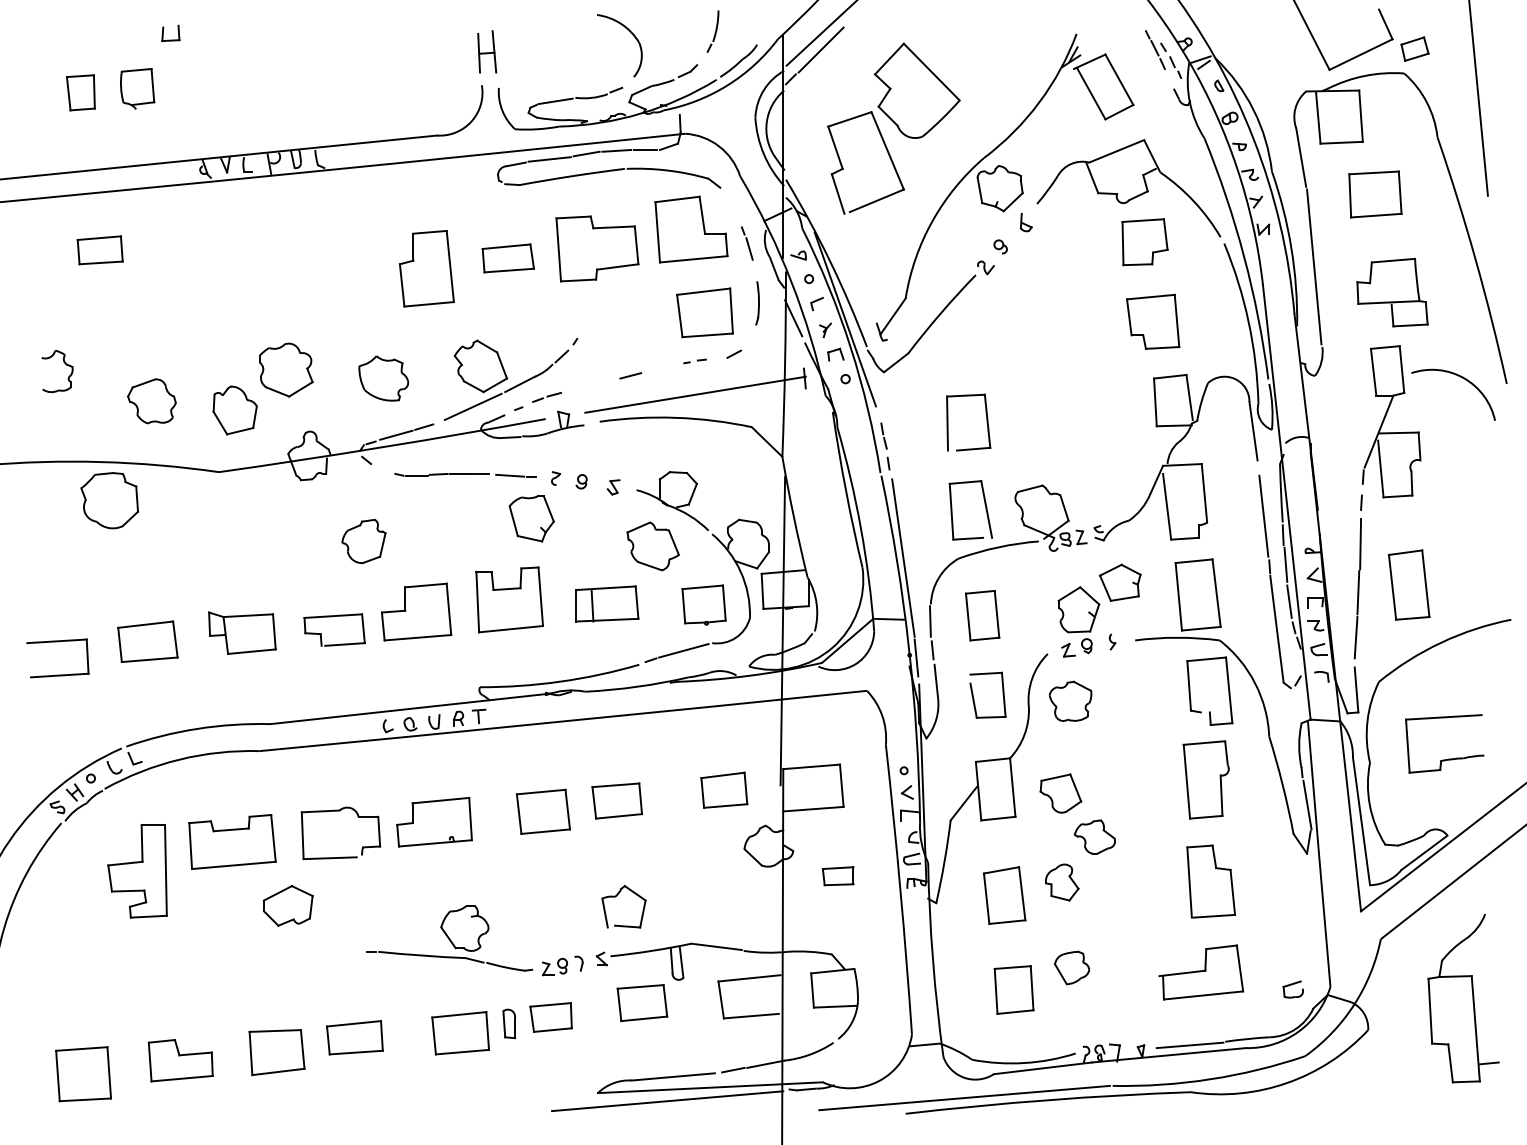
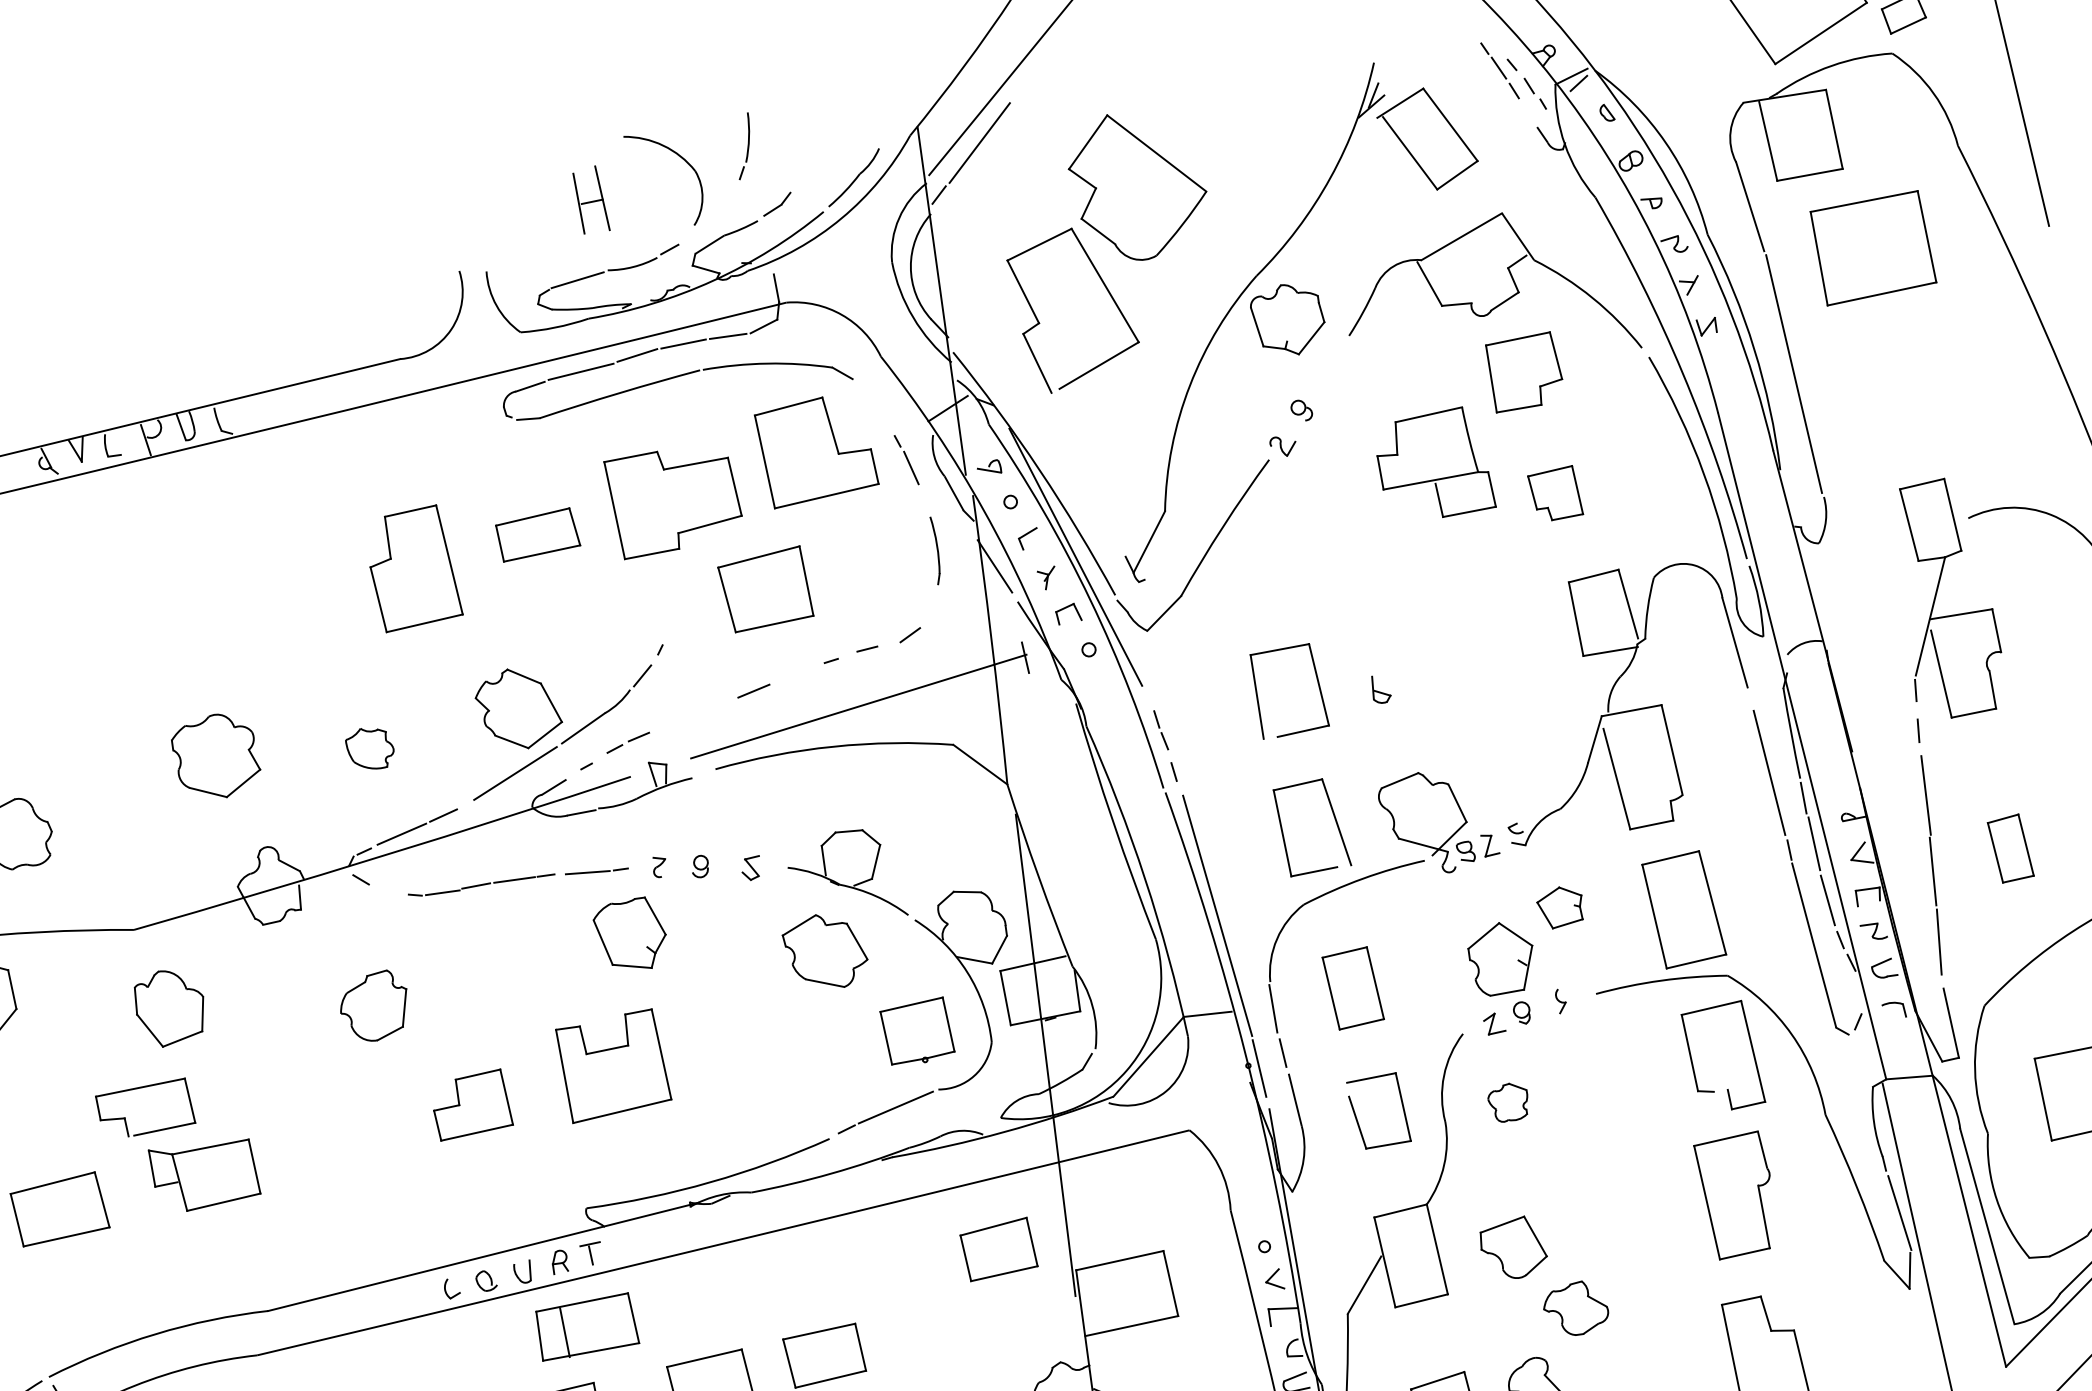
part: (712, 31) -> (742, 146), moved
part: (487, 51) -> (591, 199), moved
part: (1375, 194) -> (1873, 248), size x1.4
part: (1026, 222) -> (1381, 689), moved
part: (1392, 292) -> (1434, 464), moved
part: (704, 312) -> (764, 589), moved
part: (1153, 321) -> (1555, 493), size x0.6
part: (694, 361) -> (850, 655), size x1.6
part: (383, 378) -> (369, 748), size x0.6
part: (234, 410) -> (169, 1008), moved
part: (1120, 582) -> (1560, 906), size x0.7
part: (1409, 584) -> (2010, 847), size x0.6
part: (607, 603) -> (587, 1325), moved
part: (416, 611) -> (471, 1104), size x0.7
part: (332, 617) -> (139, 1089), moved
part: (1070, 700) -> (1508, 1101), size x0.6
part: (724, 789) -> (998, 1248), moved

